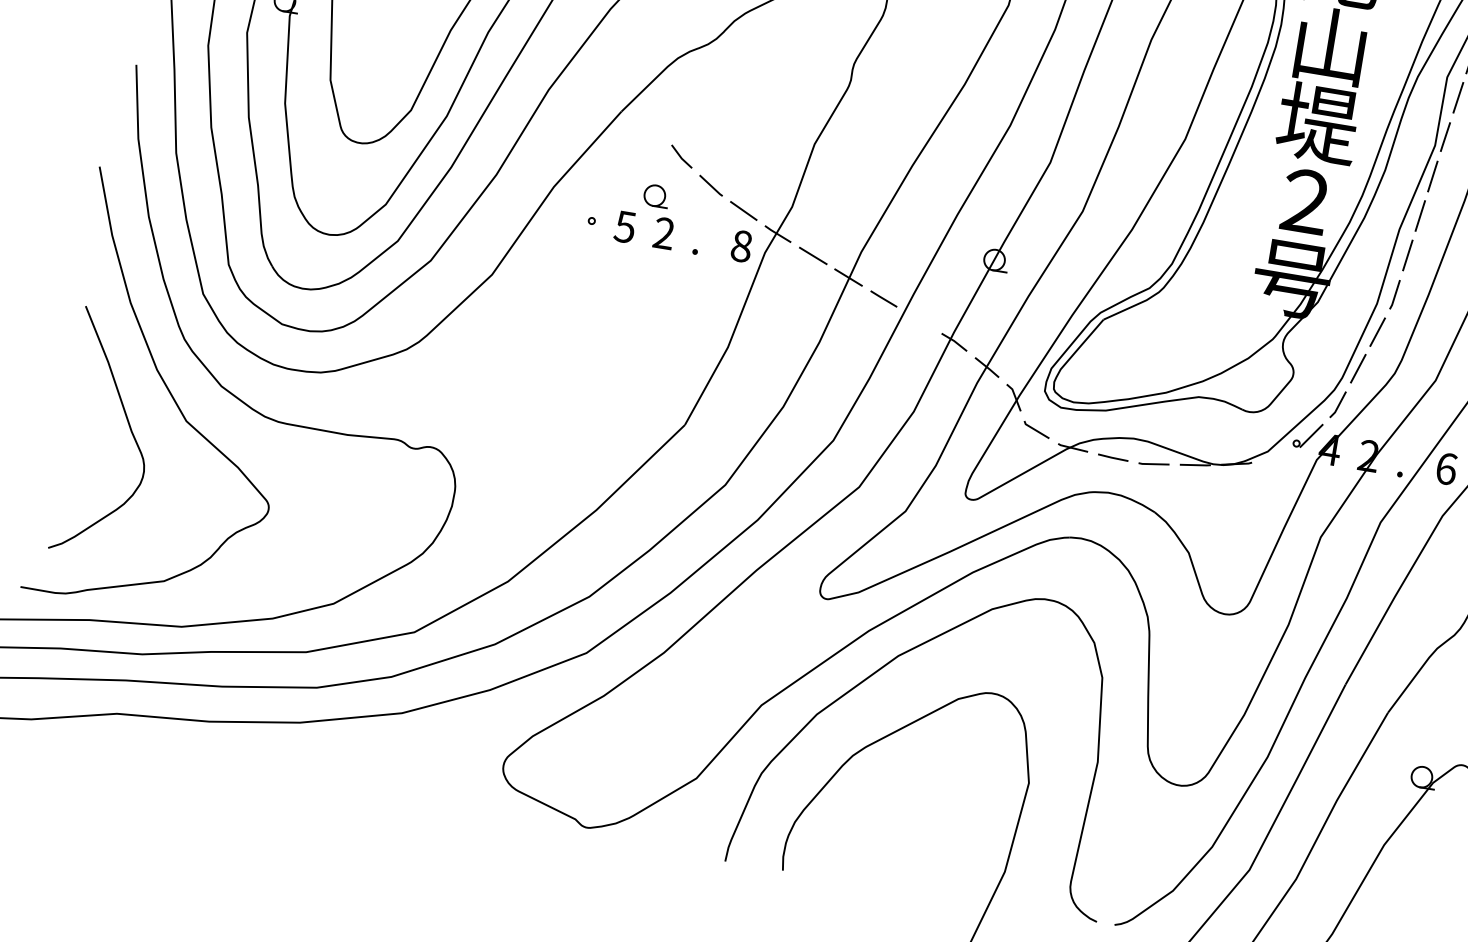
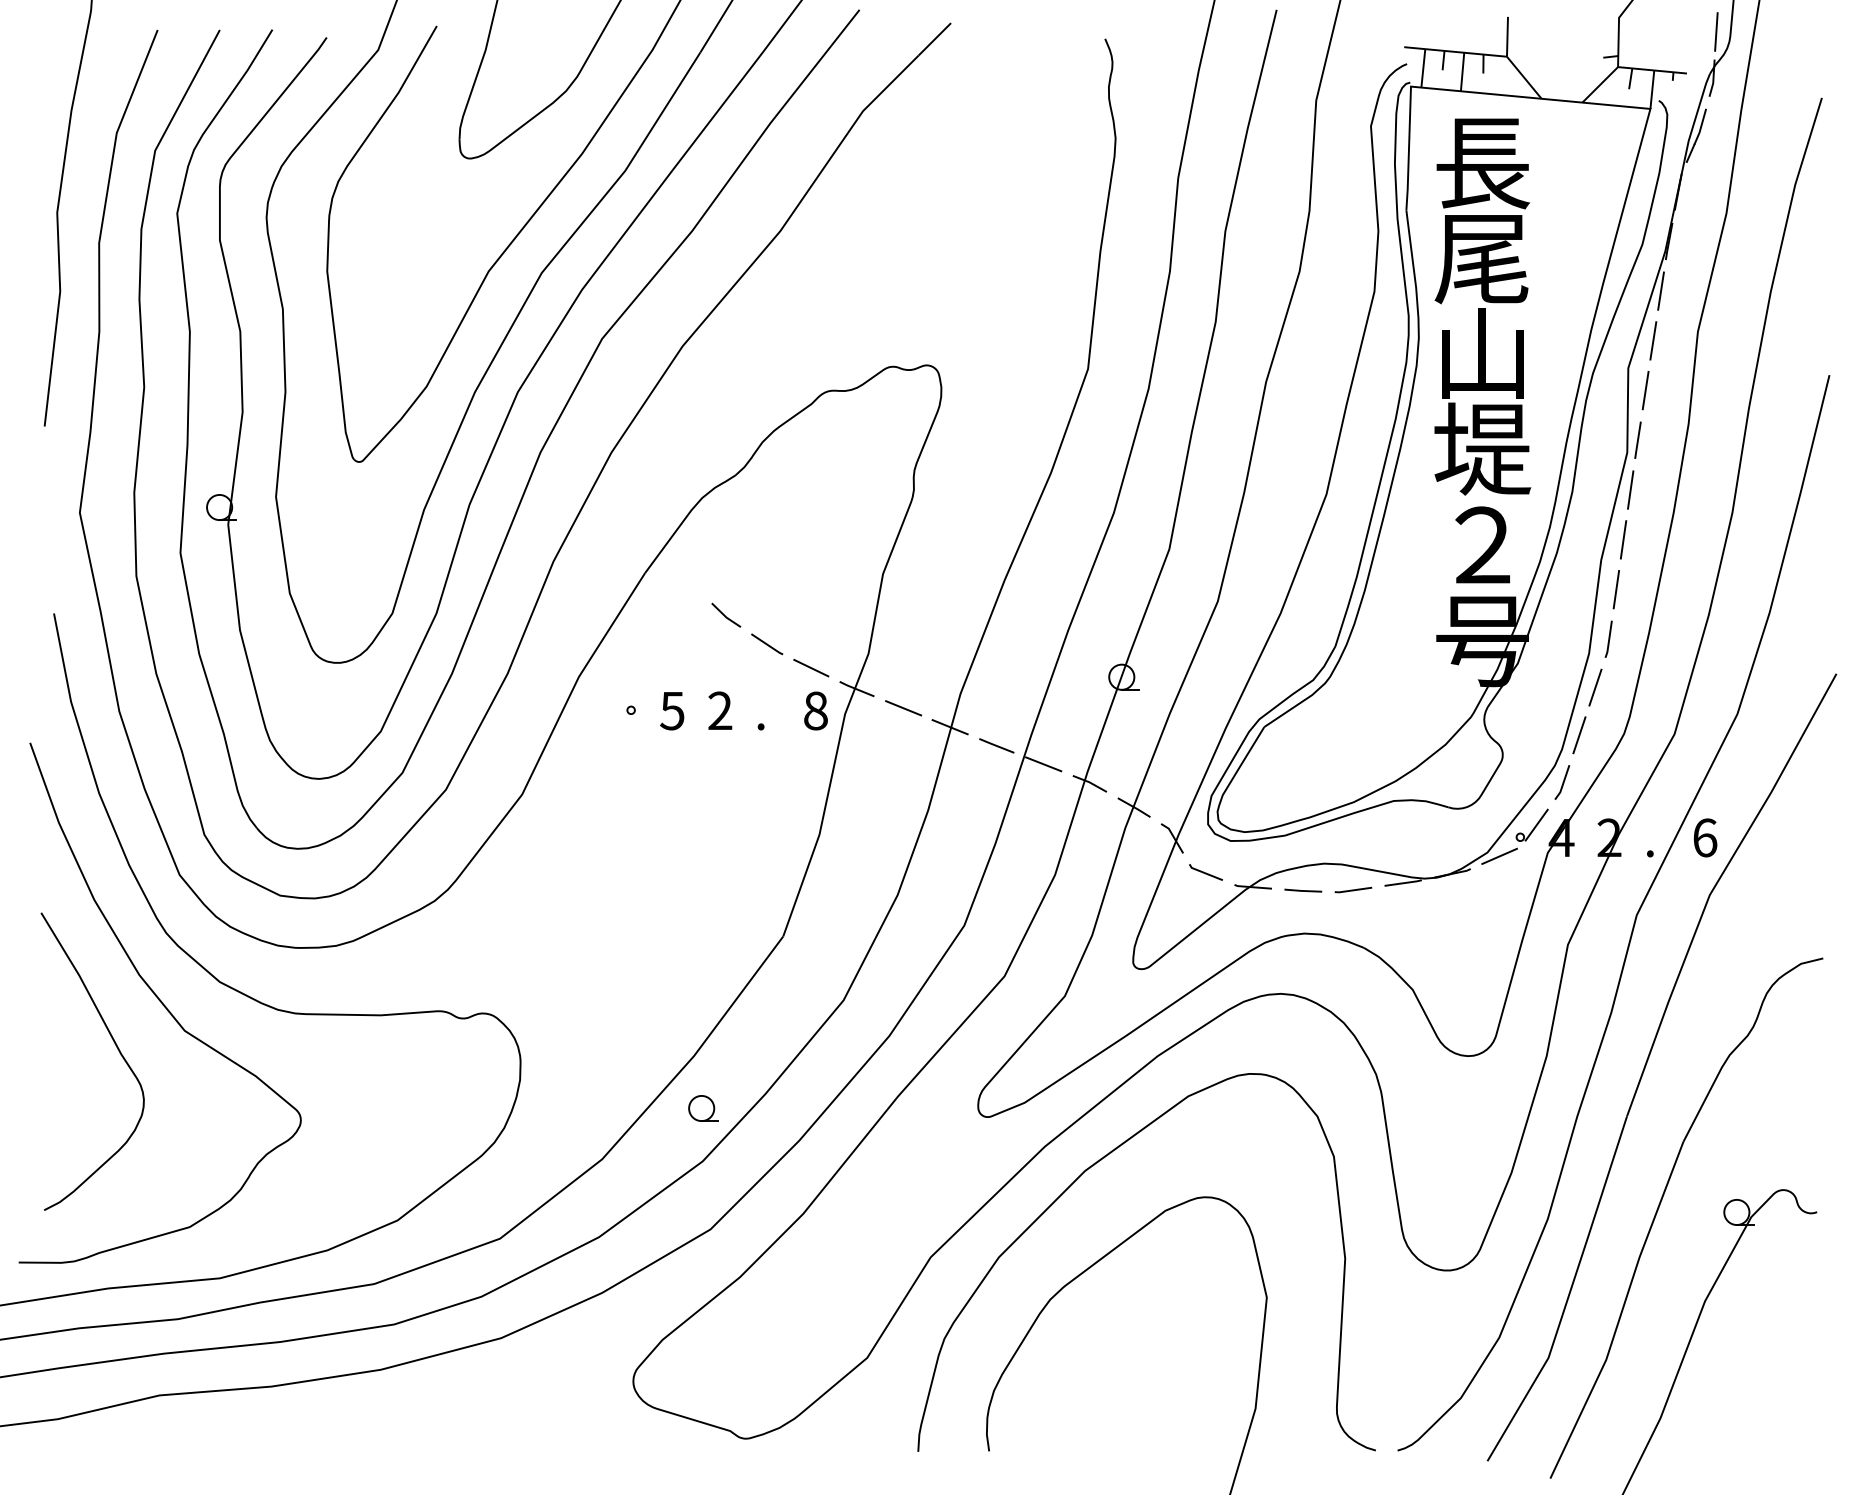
part: (656, 195) -> (703, 1108), moved
line: (919, 320) -> (1043, 764), added
line: (1277, 455) -> (1499, 855), added

